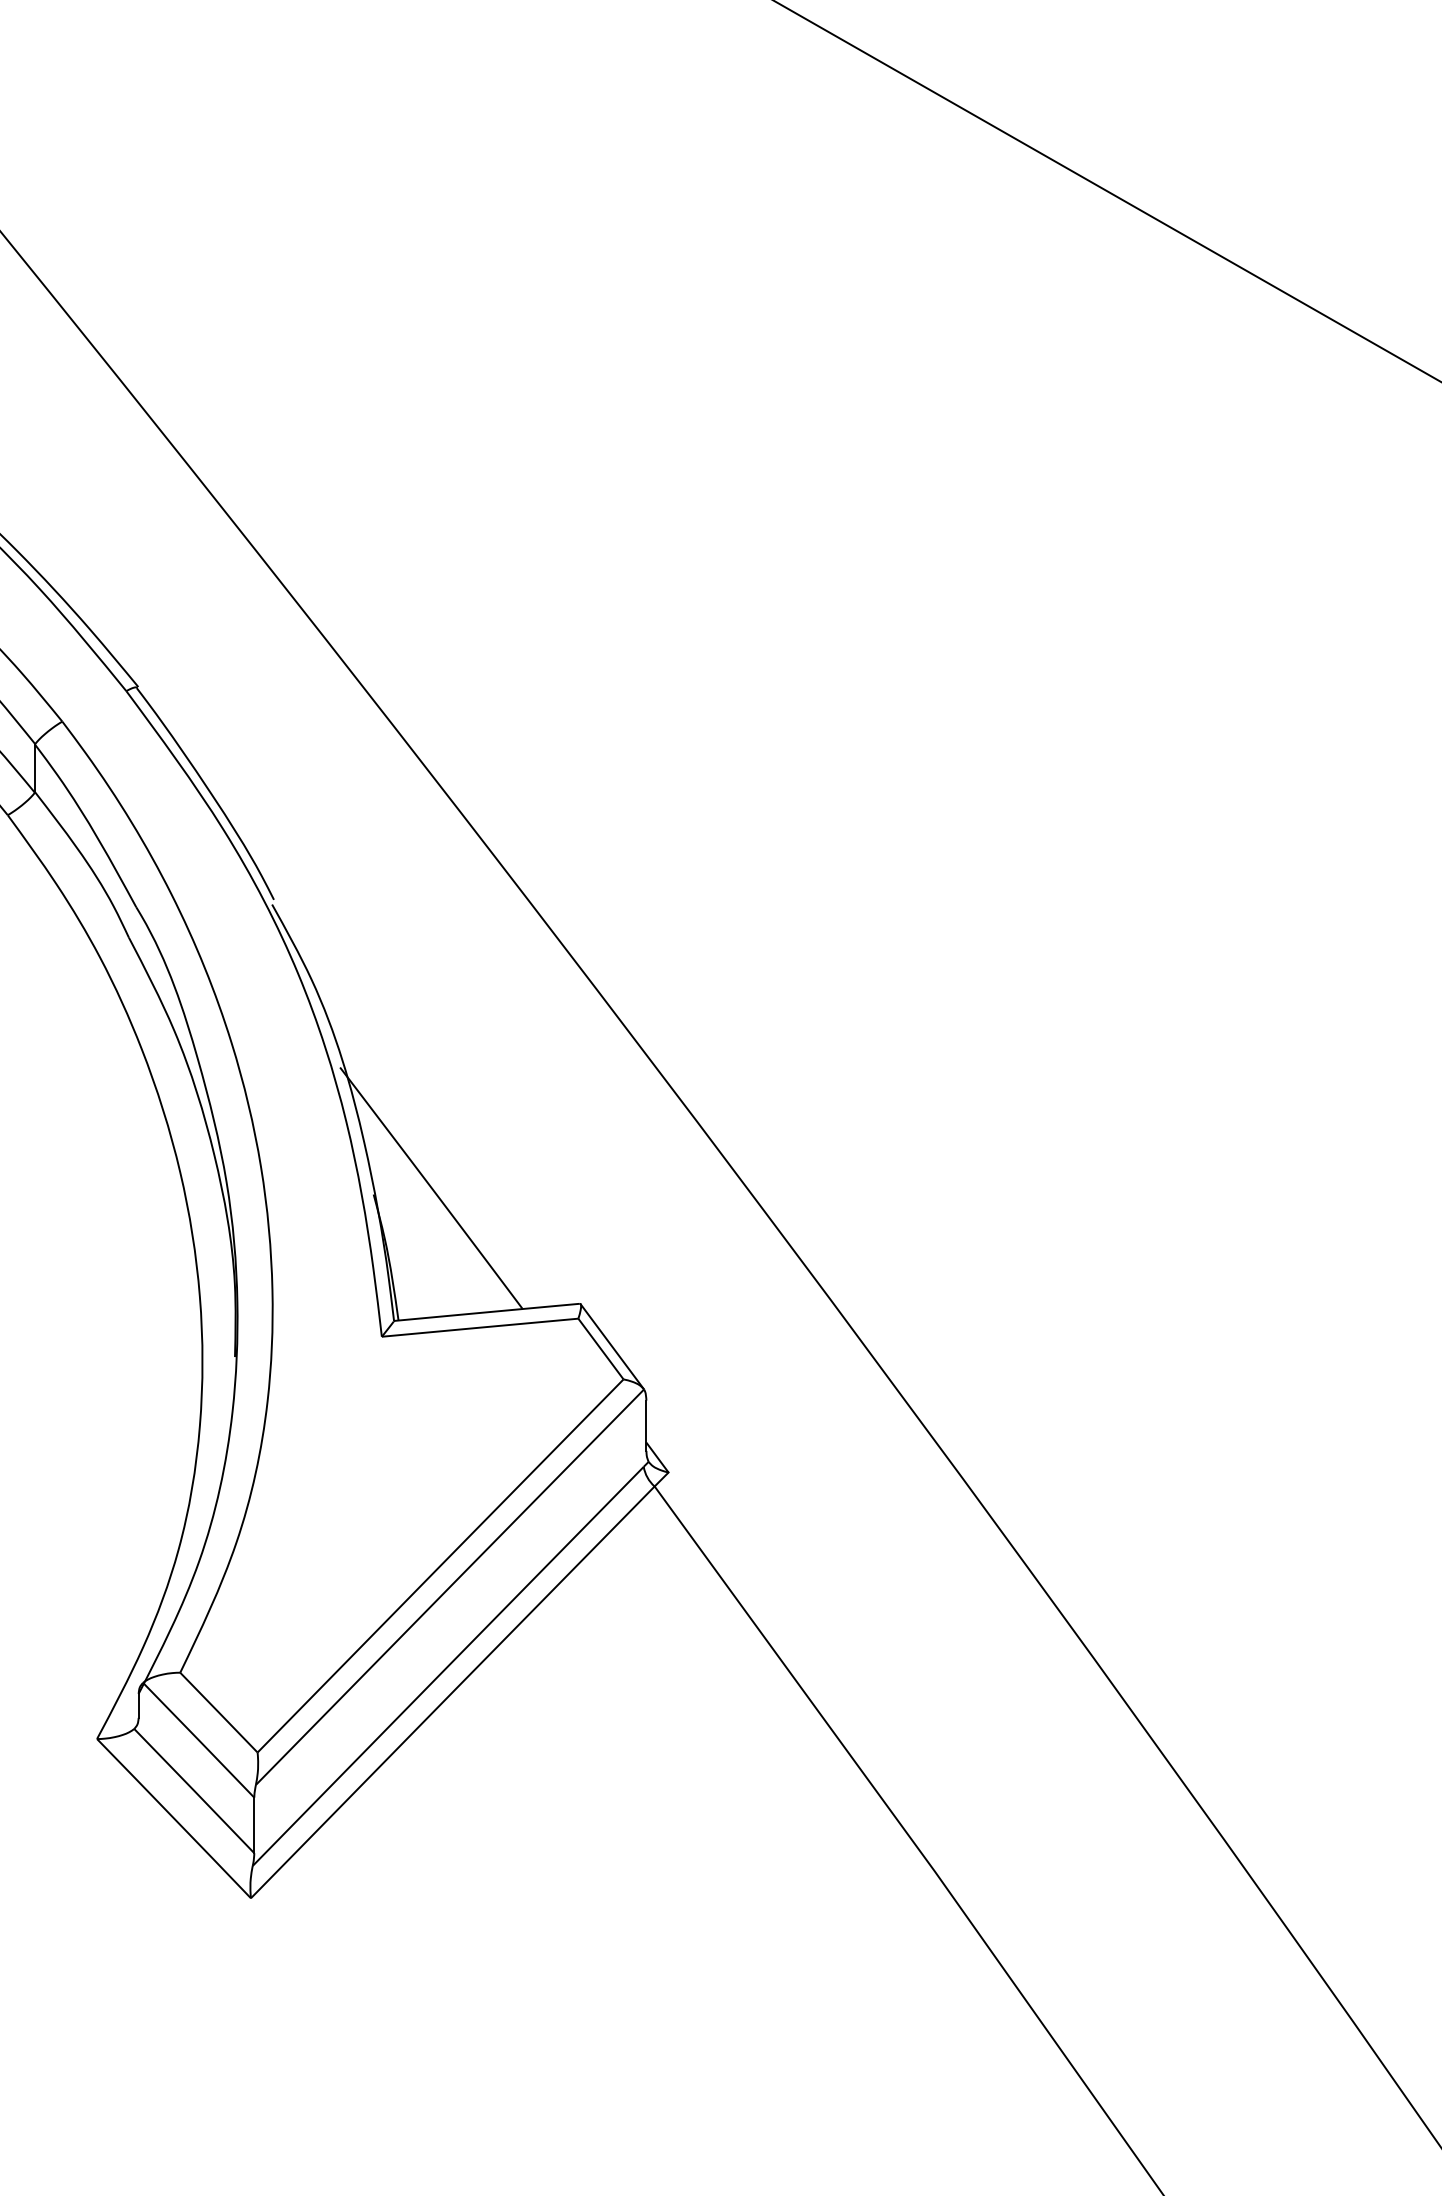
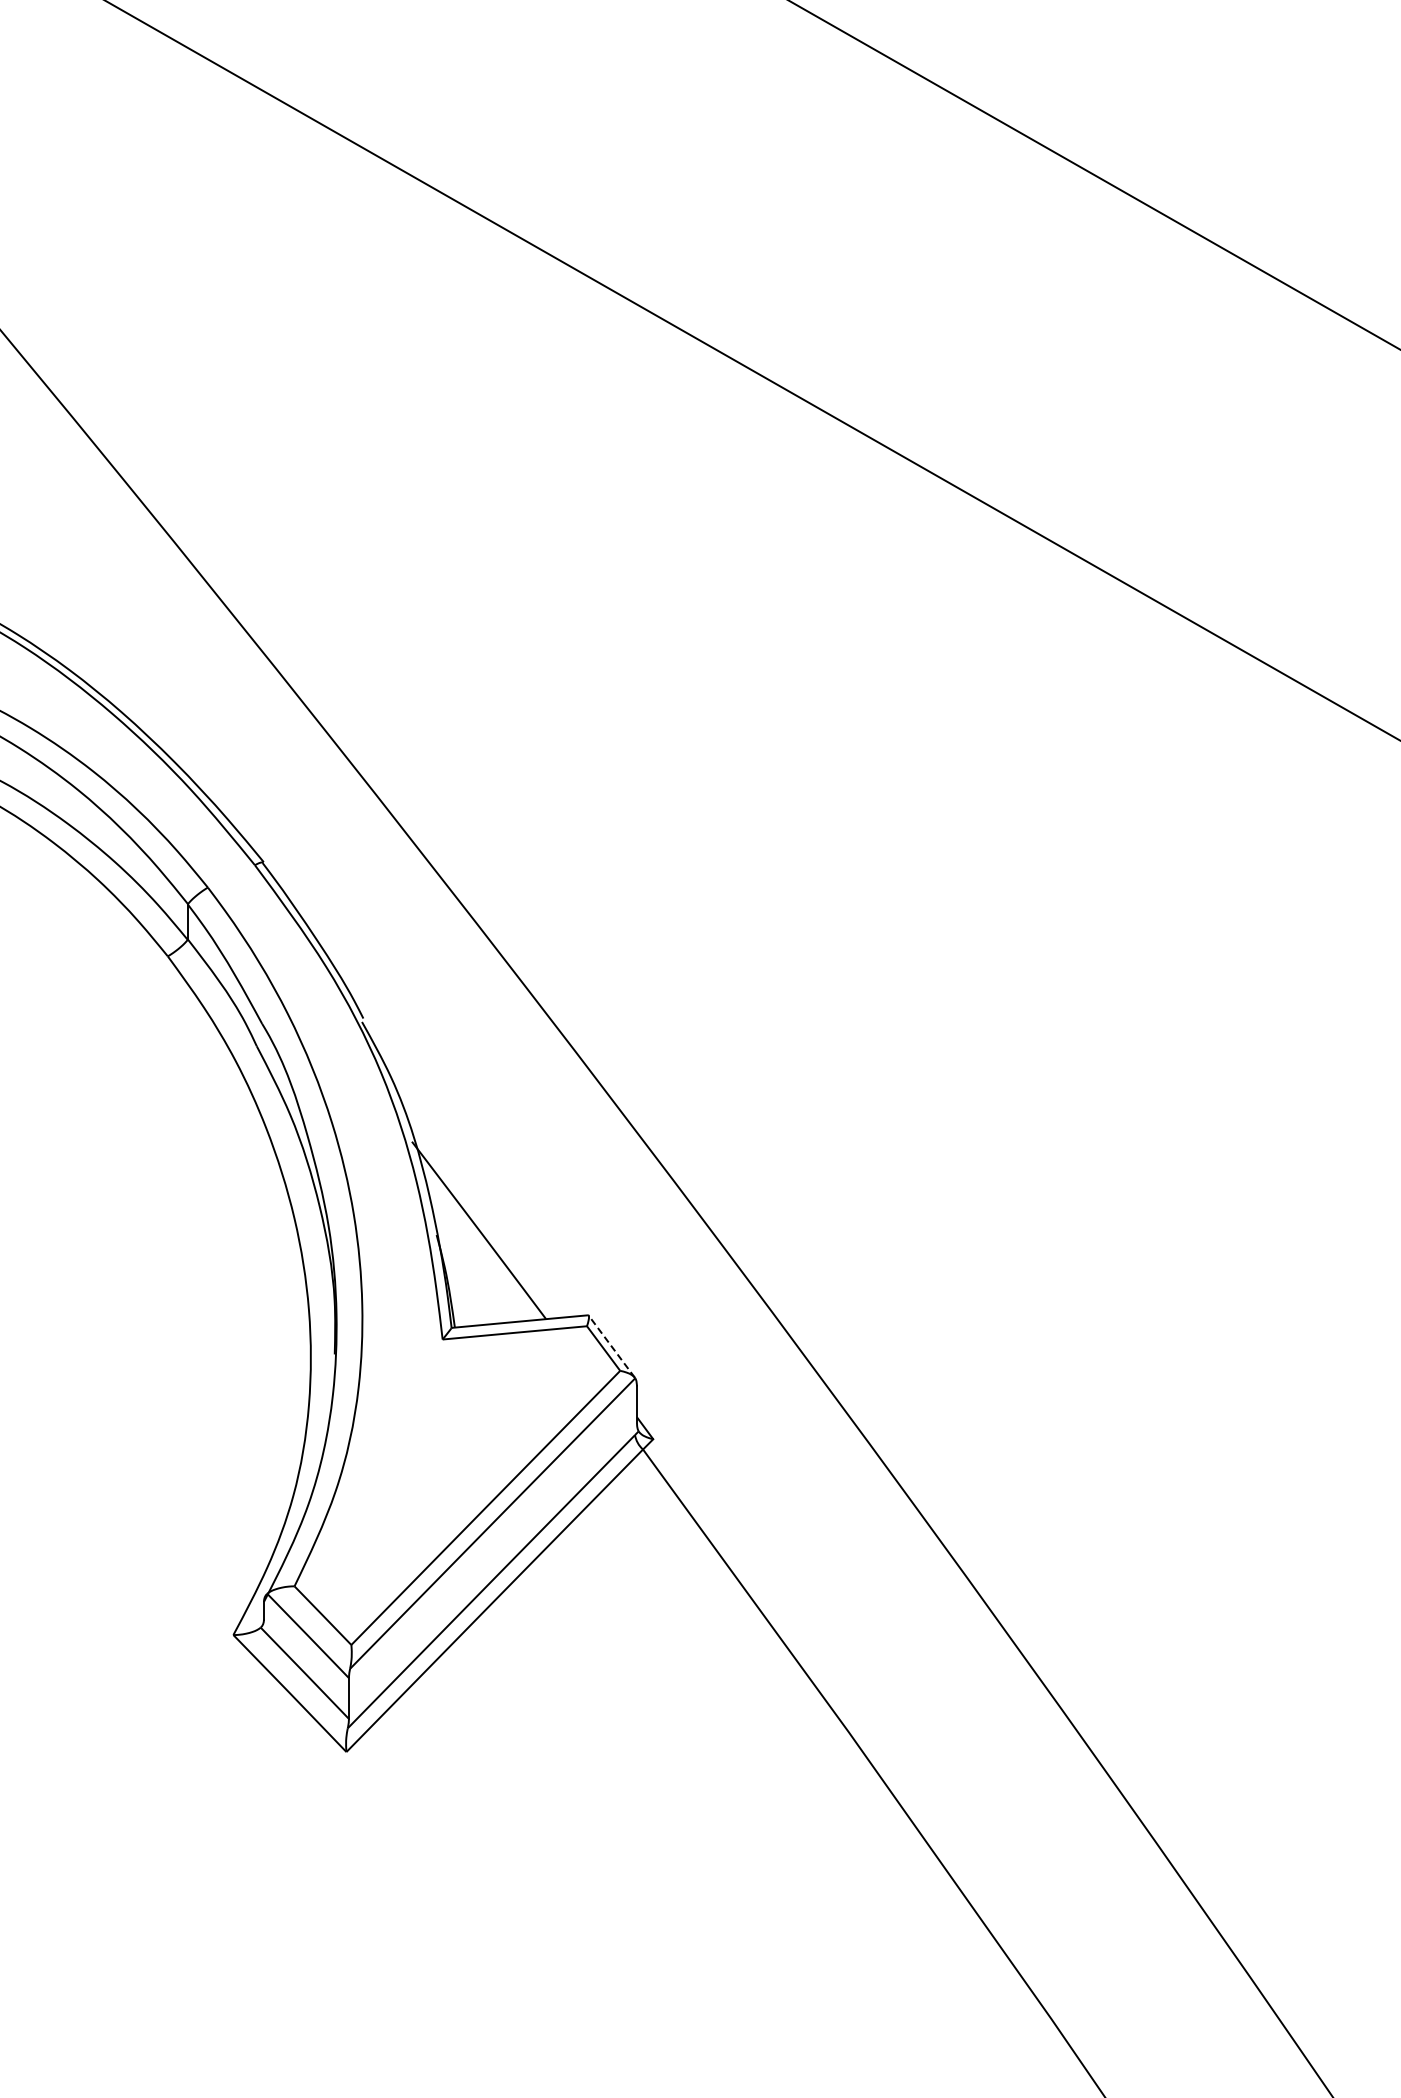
line: (611, 1346) -> (611, 1346), solid -> dashed

